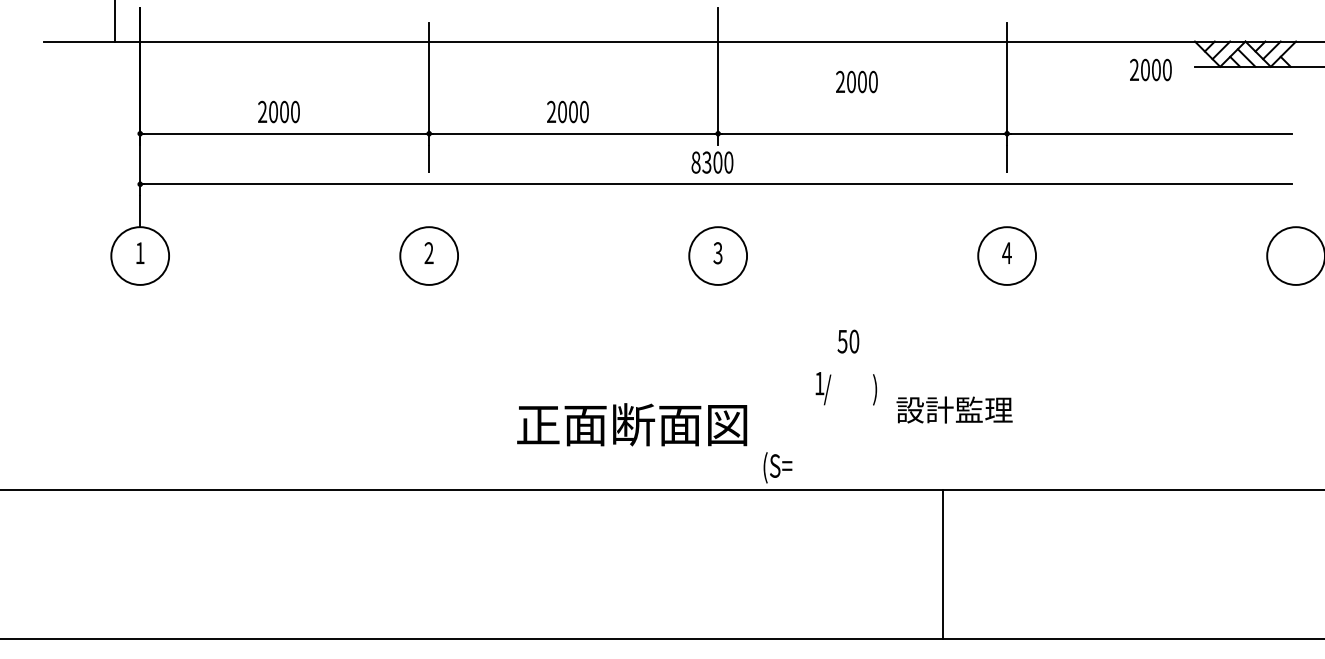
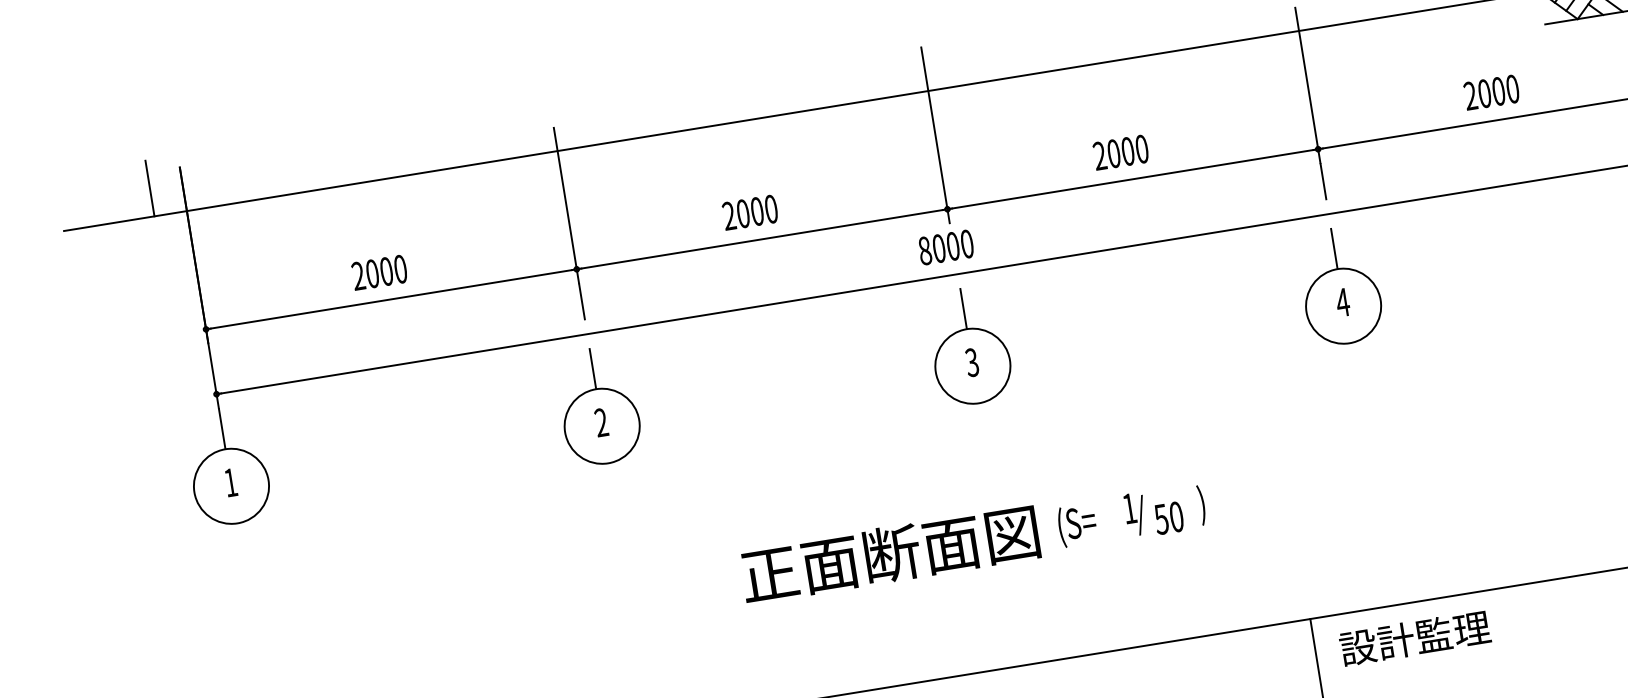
text: (1150, 69) -> (1491, 91), moved
text: (856, 81) -> (1120, 152), moved
text: (706, 162) -> (938, 248), 8300 -> 8000
line: (429, 211) -> (593, 369), added
line: (718, 211) -> (964, 308), added
line: (1007, 211) -> (1334, 248), added
text: (848, 341) -> (1169, 518), moved
text: (954, 409) -> (1414, 637), moved
text: (632, 424) -> (890, 553), moved
text: (777, 467) -> (1076, 525), moved

